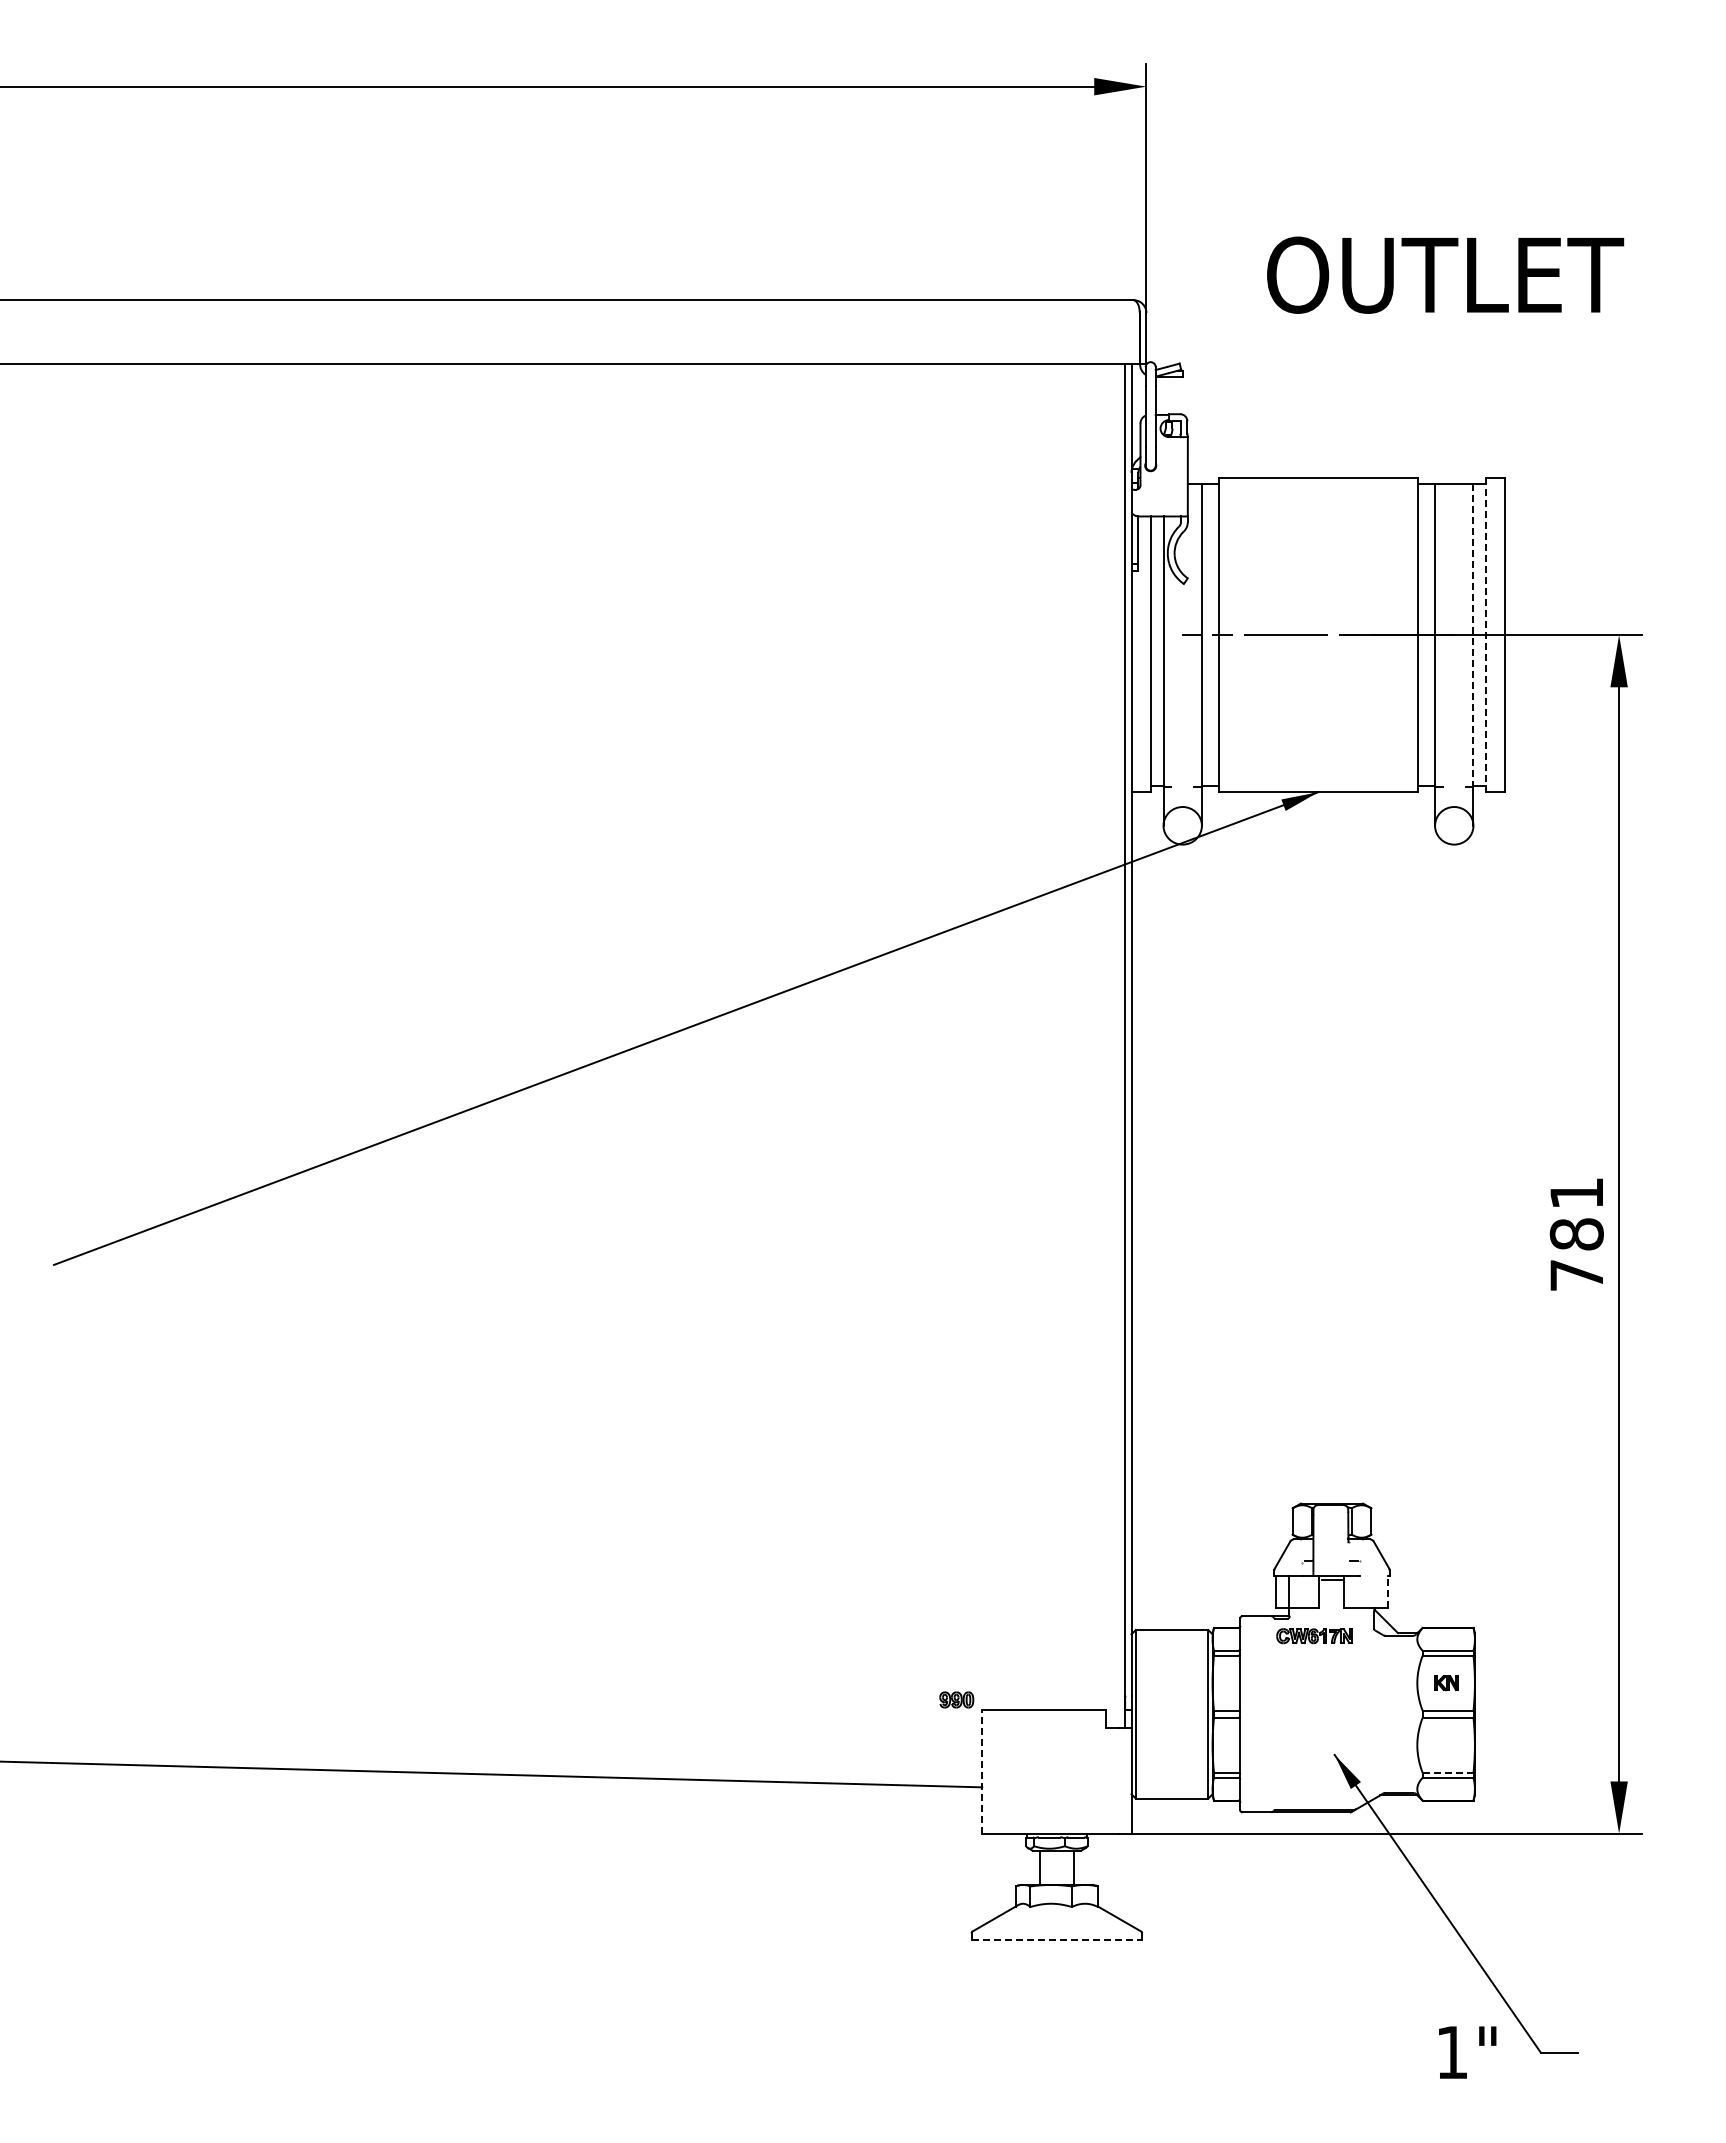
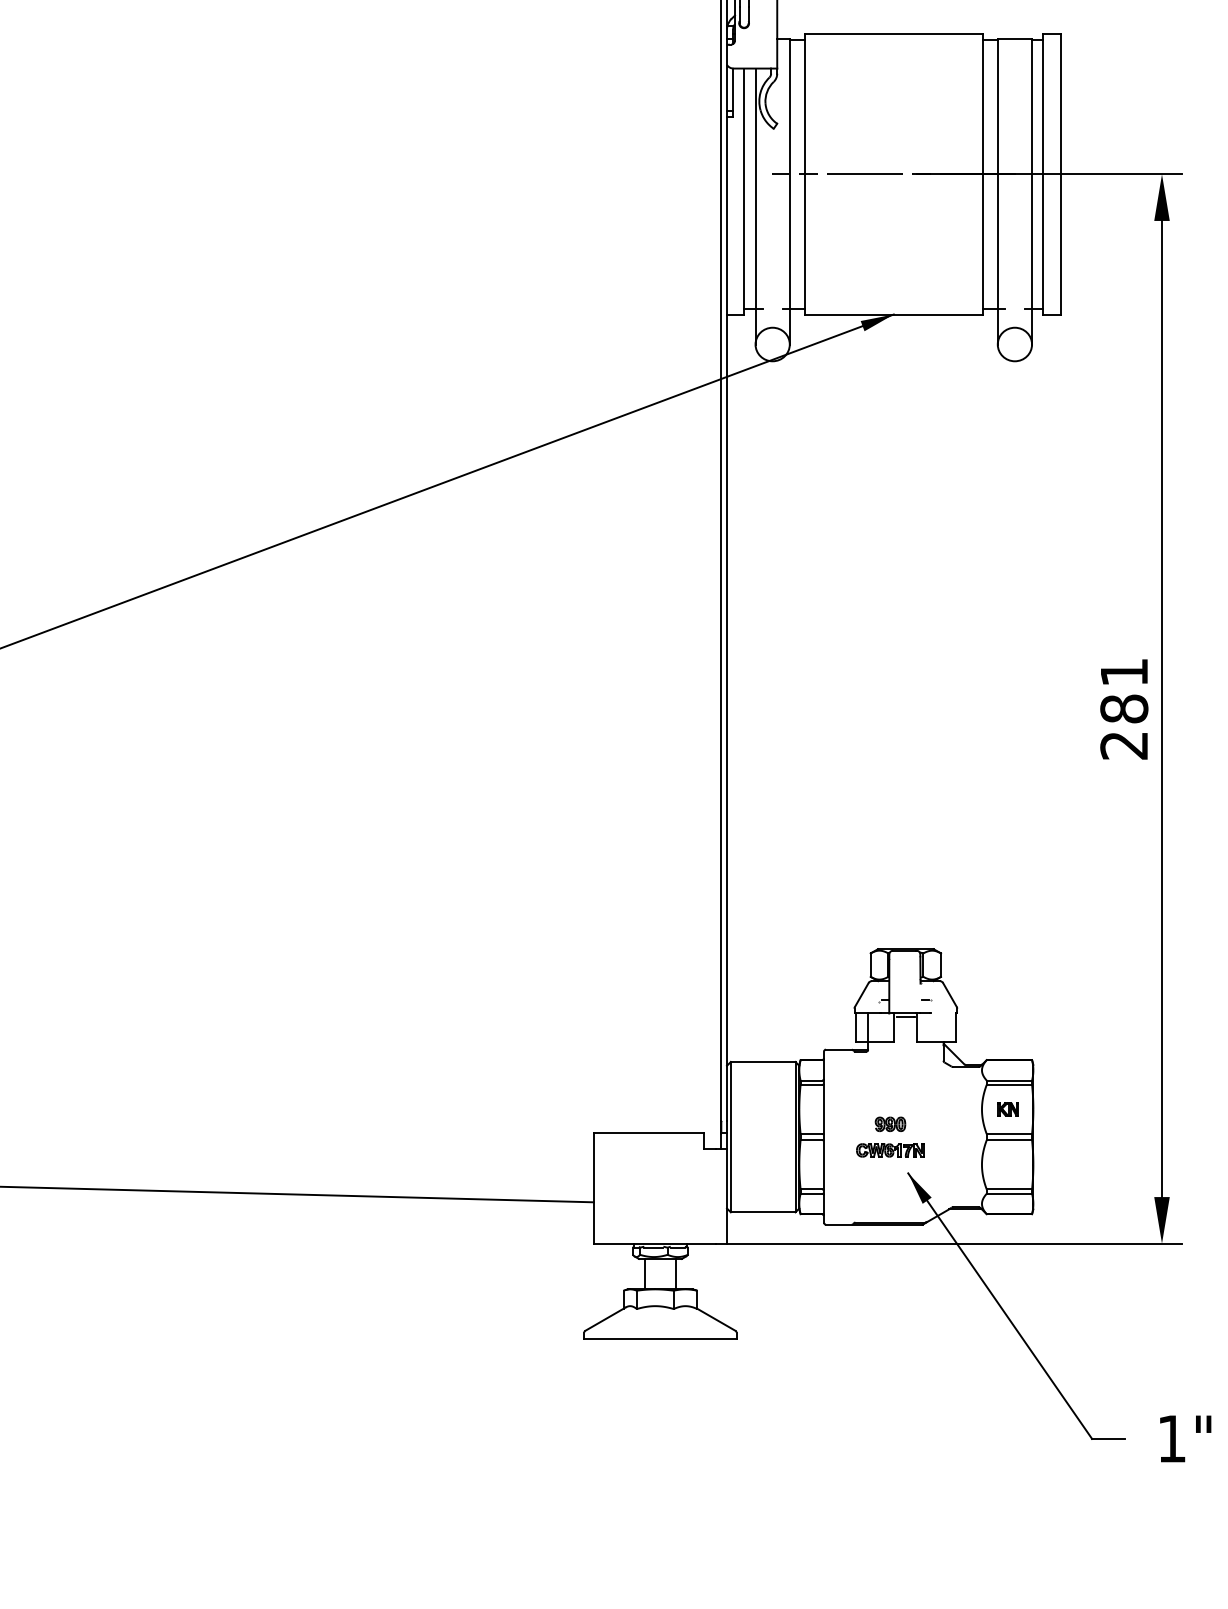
line: (1473, 635) -> (1032, 174), dashed -> solid
line: (1486, 635) -> (1043, 174), dashed -> solid
text: (1575, 1275) -> (1123, 745), 781 -> 281
line: (1388, 1591) -> (956, 1027), dashed -> solid
part: (1314, 1636) -> (890, 1150), moved
part: (956, 1699) -> (890, 1123), moved
line: (982, 1771) -> (594, 1188), dashed -> solid
line: (1447, 1772) -> (1008, 1189), dashed -> solid
line: (1057, 1940) -> (660, 1338), dashed -> solid
text: (1467, 2052) -> (1185, 1438), moved

